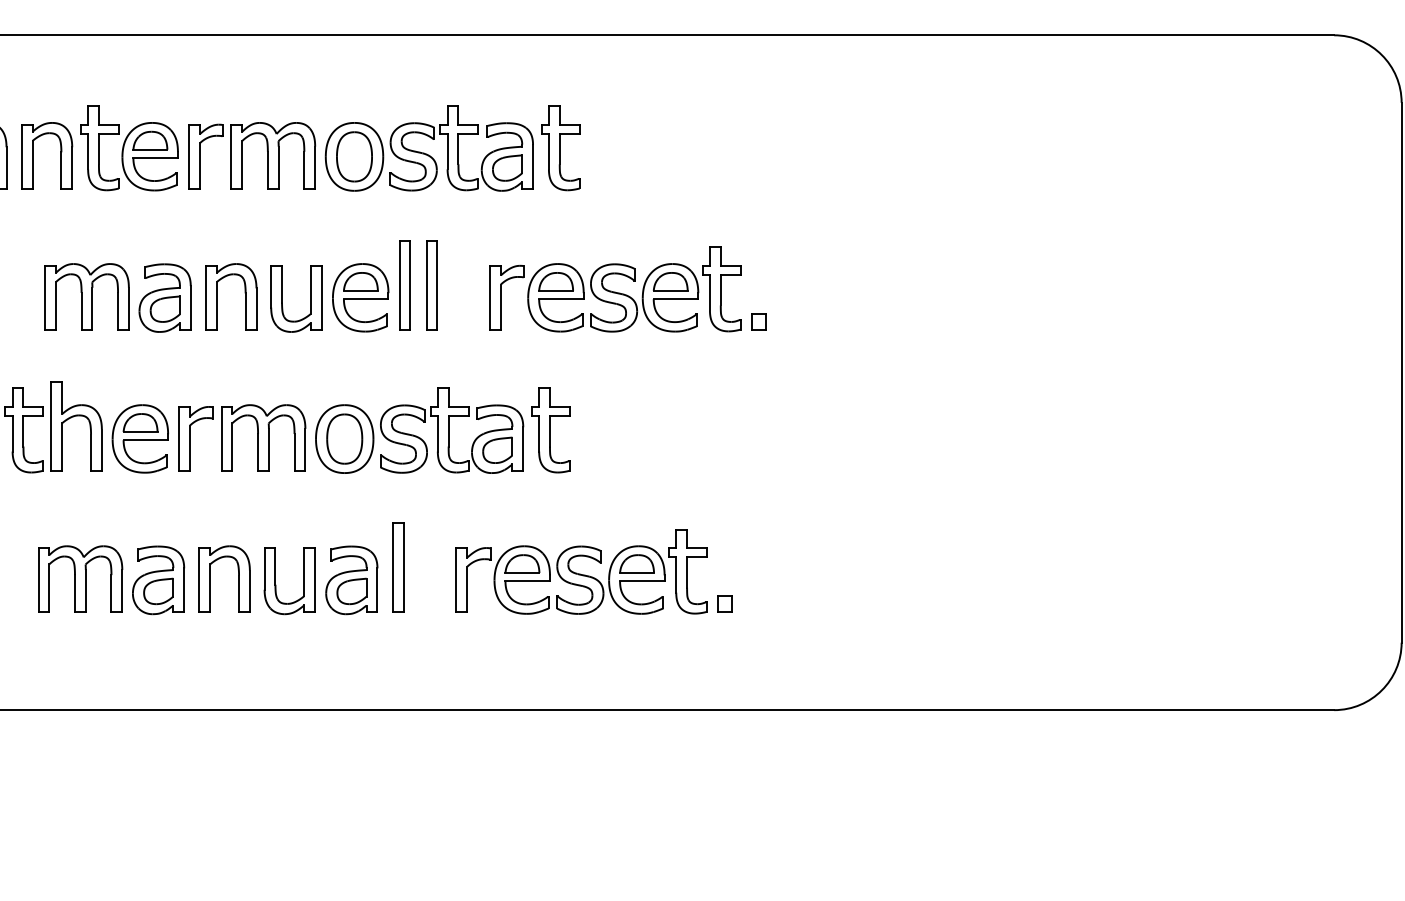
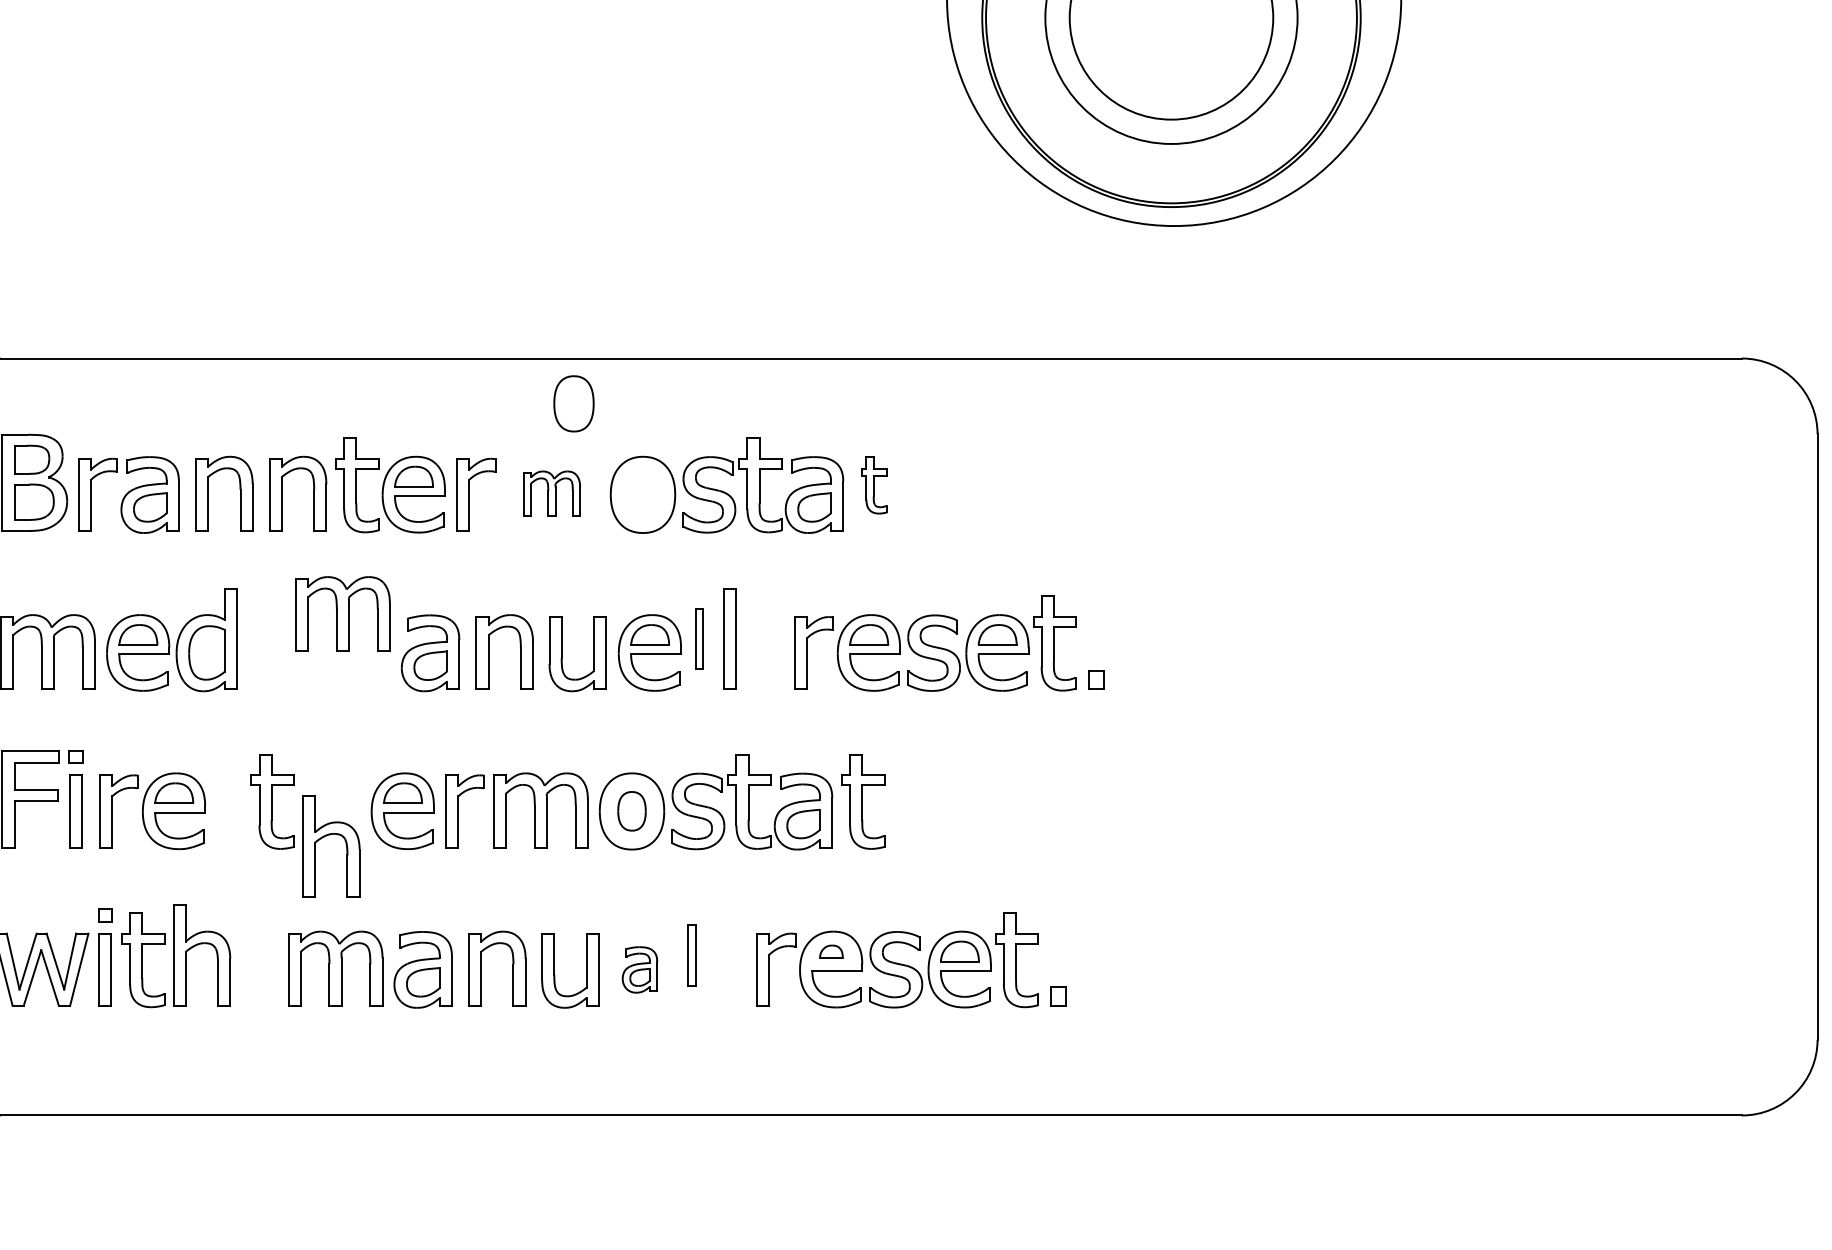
part: (560, 148) -> (874, 485), size x0.6
part: (272, 155) -> (551, 493), size x0.6
part: (354, 156) -> (573, 403), moved
part: (404, 284) -> (699, 638), size x0.6
part: (86, 296) -> (342, 613), moved
part: (75, 416) -> (330, 835), moved
part: (344, 438) -> (631, 810), size x0.7
part: (522, 563) -> (831, 951), size x0.6
part: (397, 567) -> (691, 955), size x0.6
part: (351, 579) -> (639, 969), size x0.6

